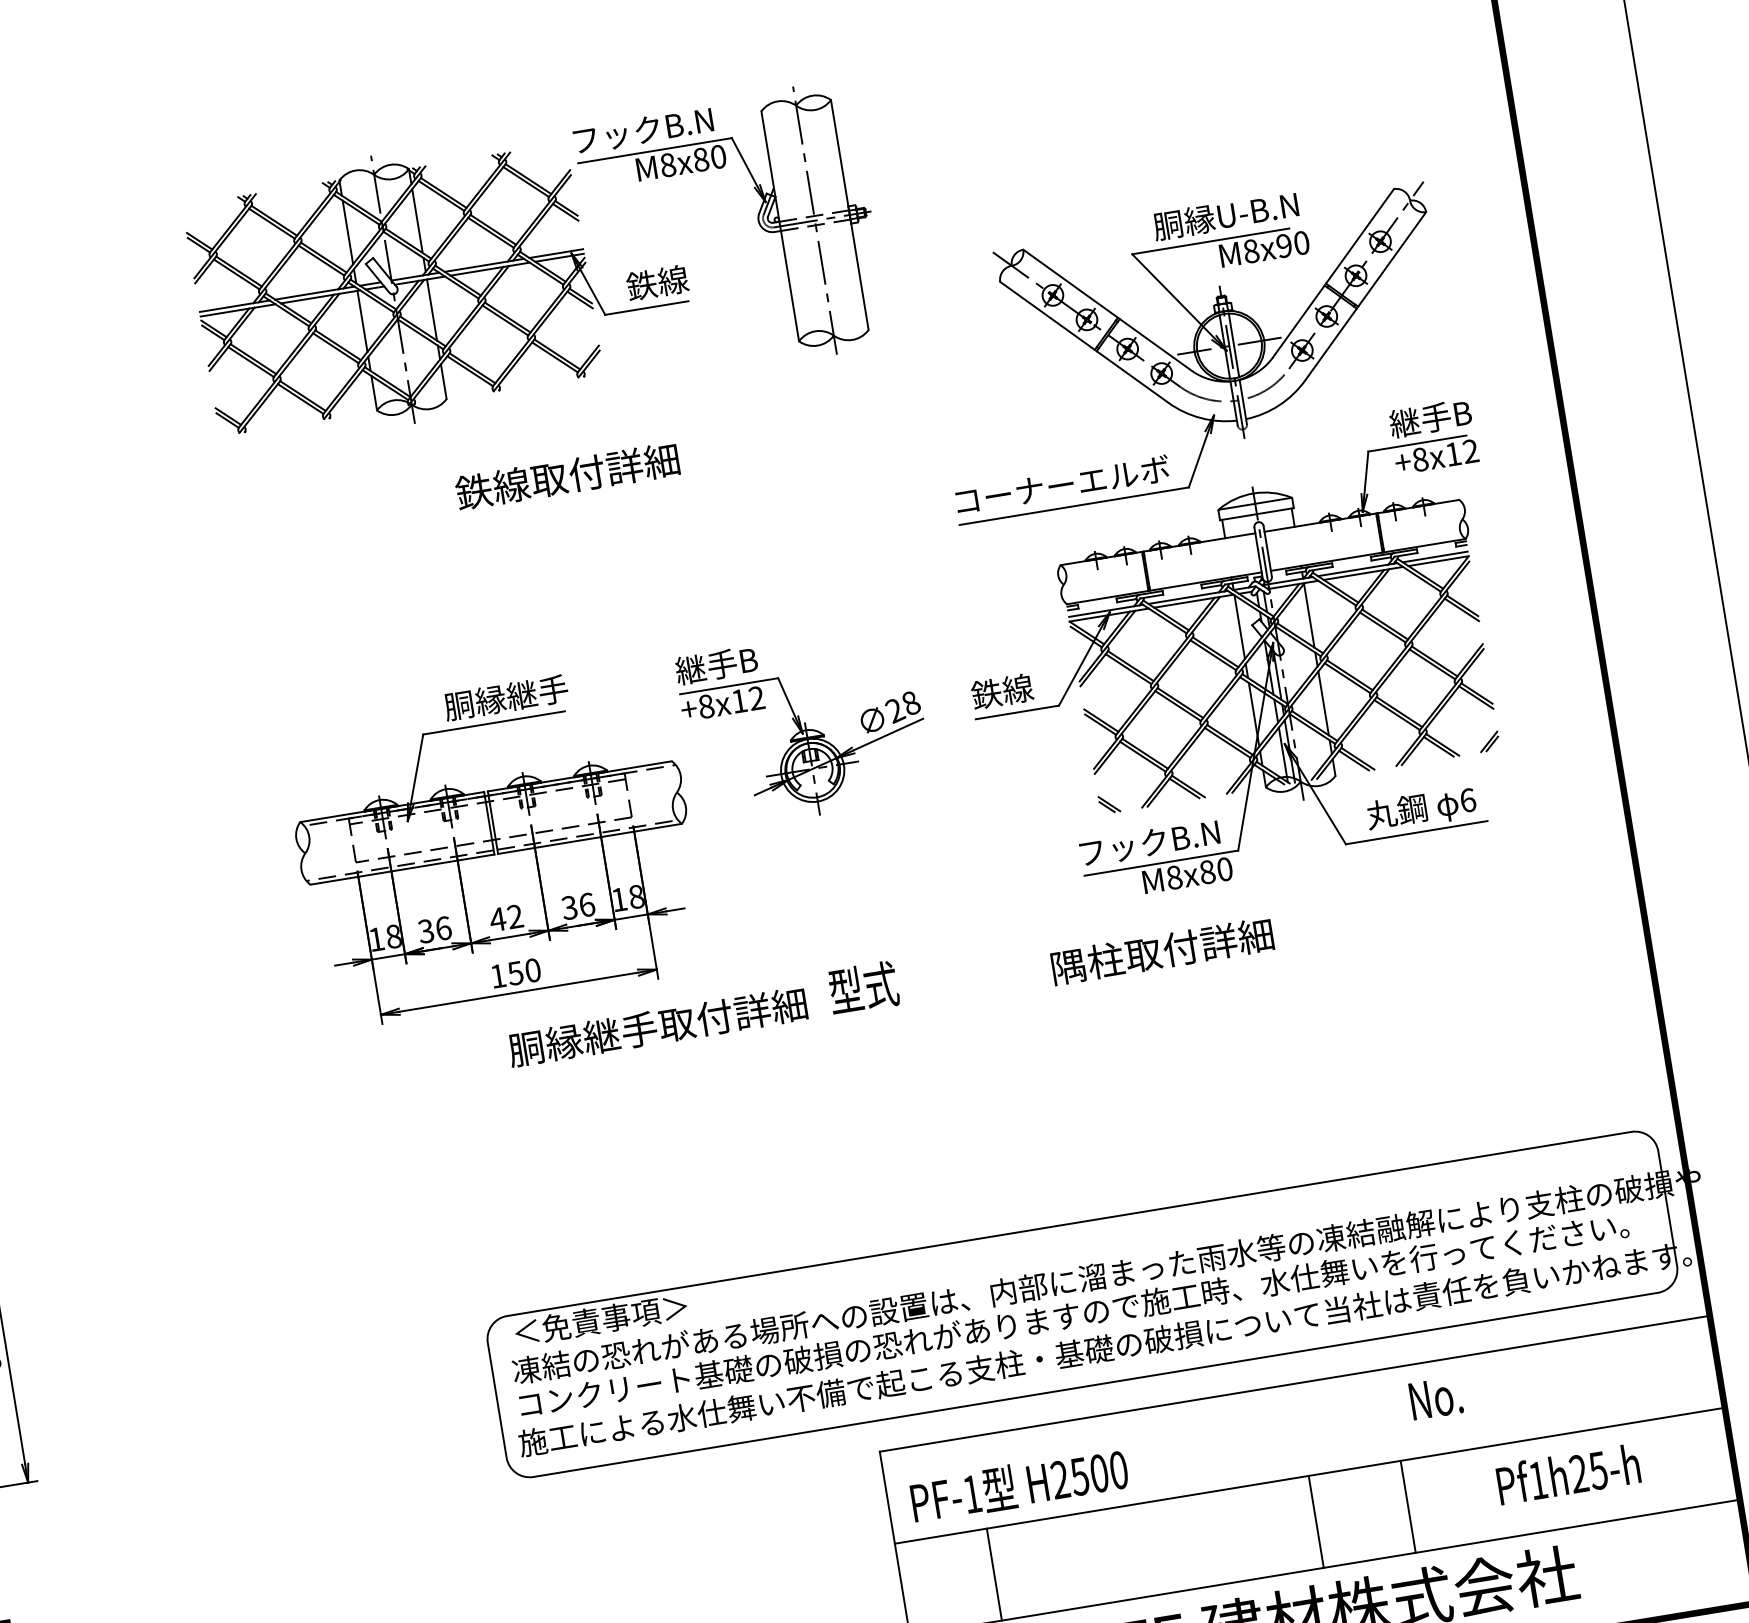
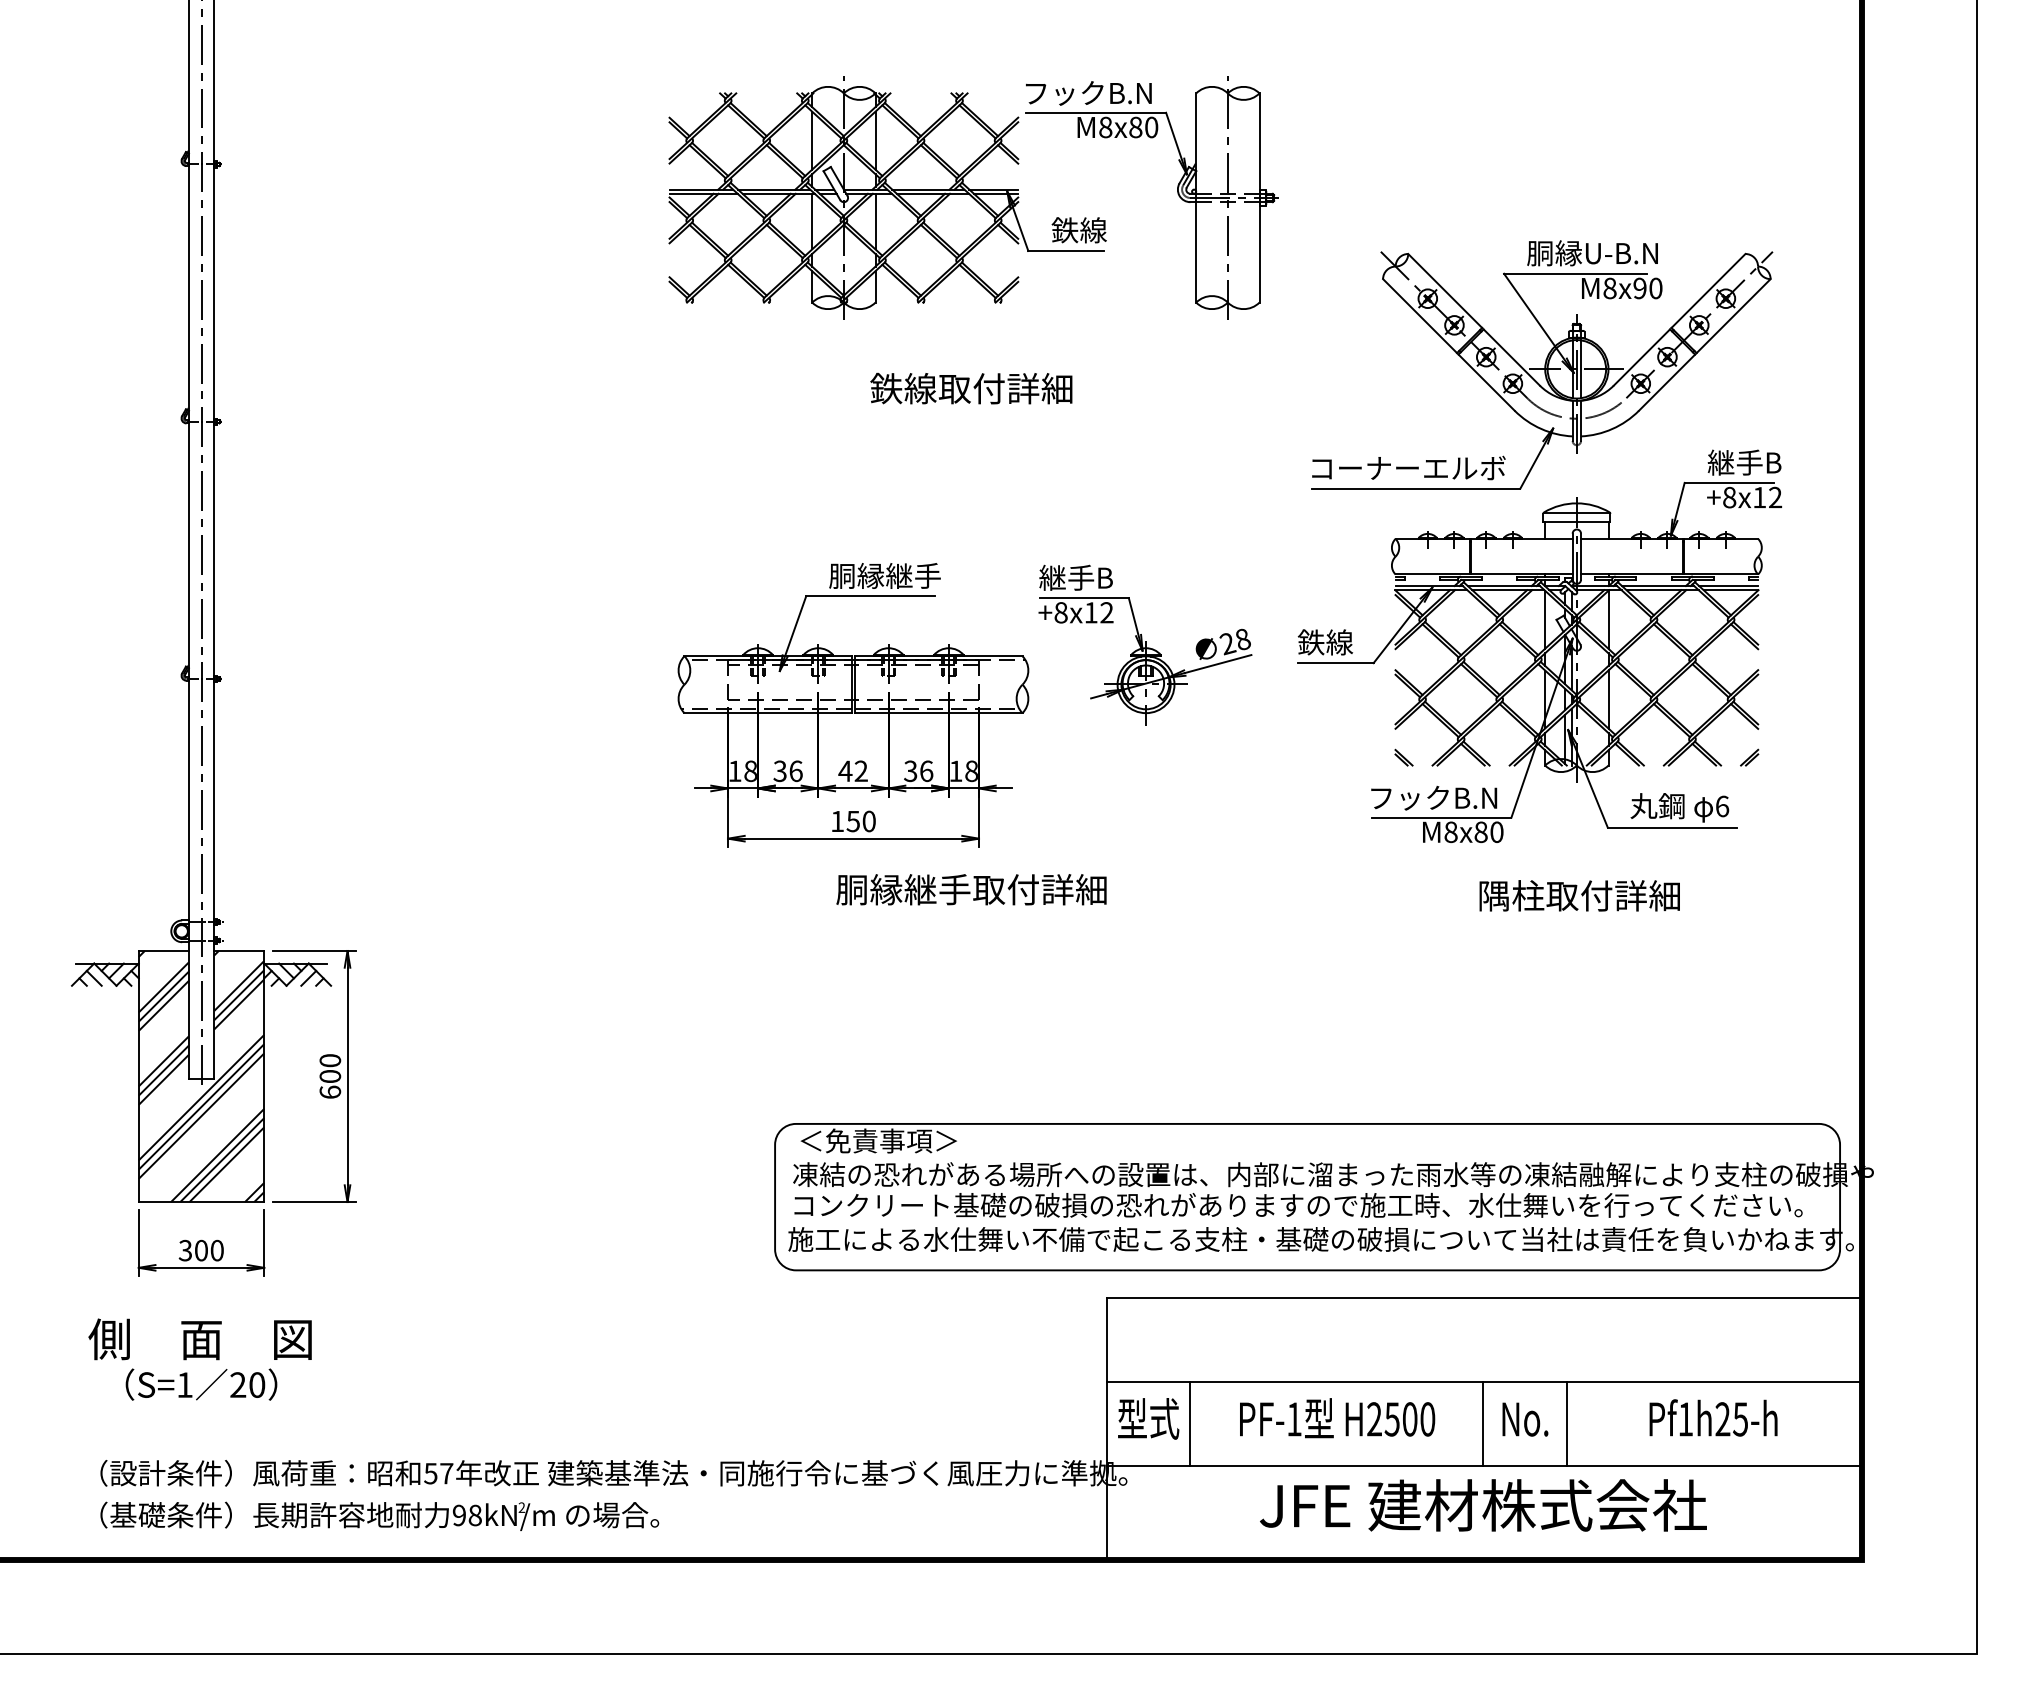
text: (1162, 950) -> (1579, 895), moved
text: (863, 987) -> (1148, 1418), moved
text: (1436, 1398) -> (1525, 1419), moved
text: (1019, 1485) -> (1337, 1418), moved

